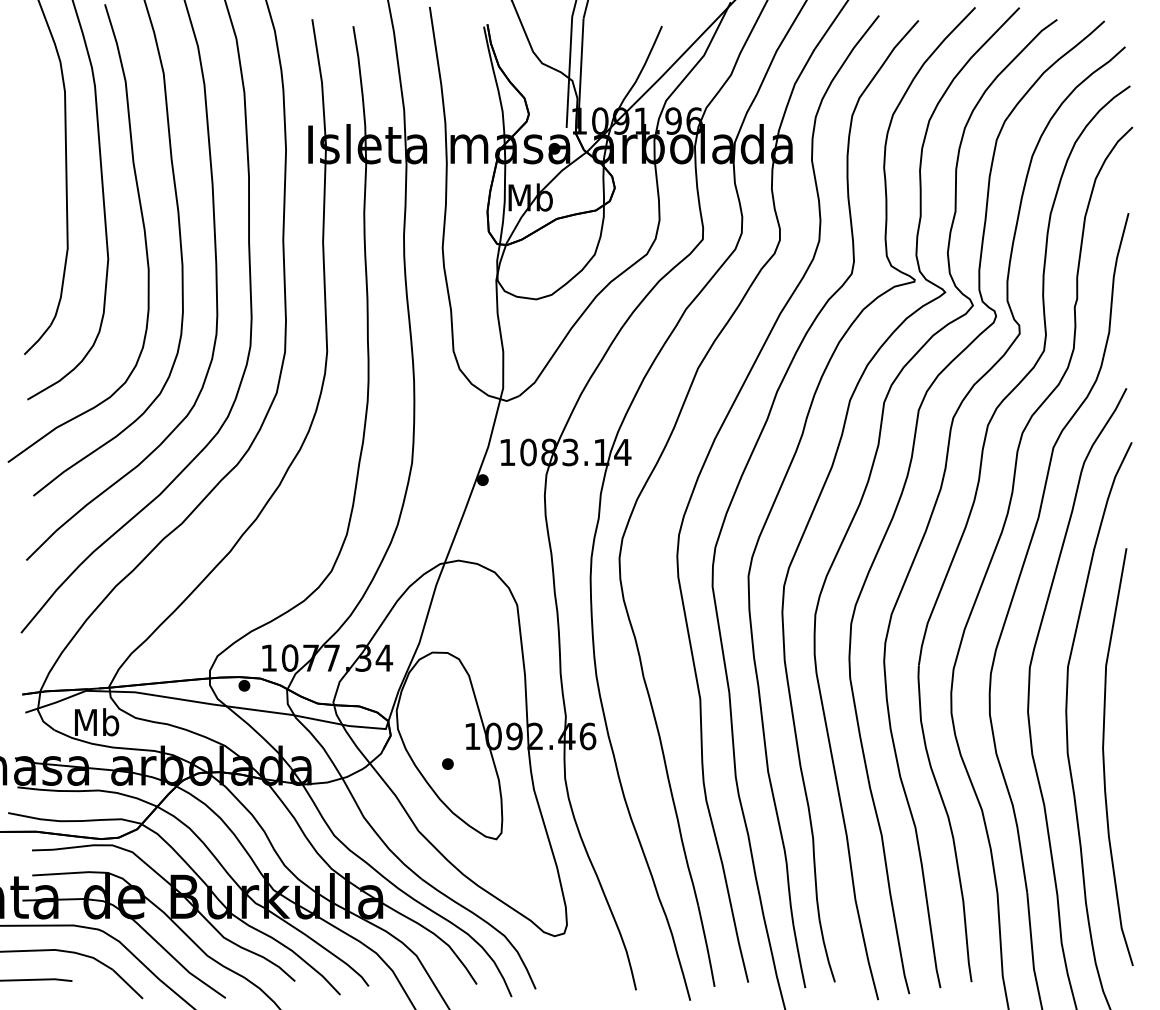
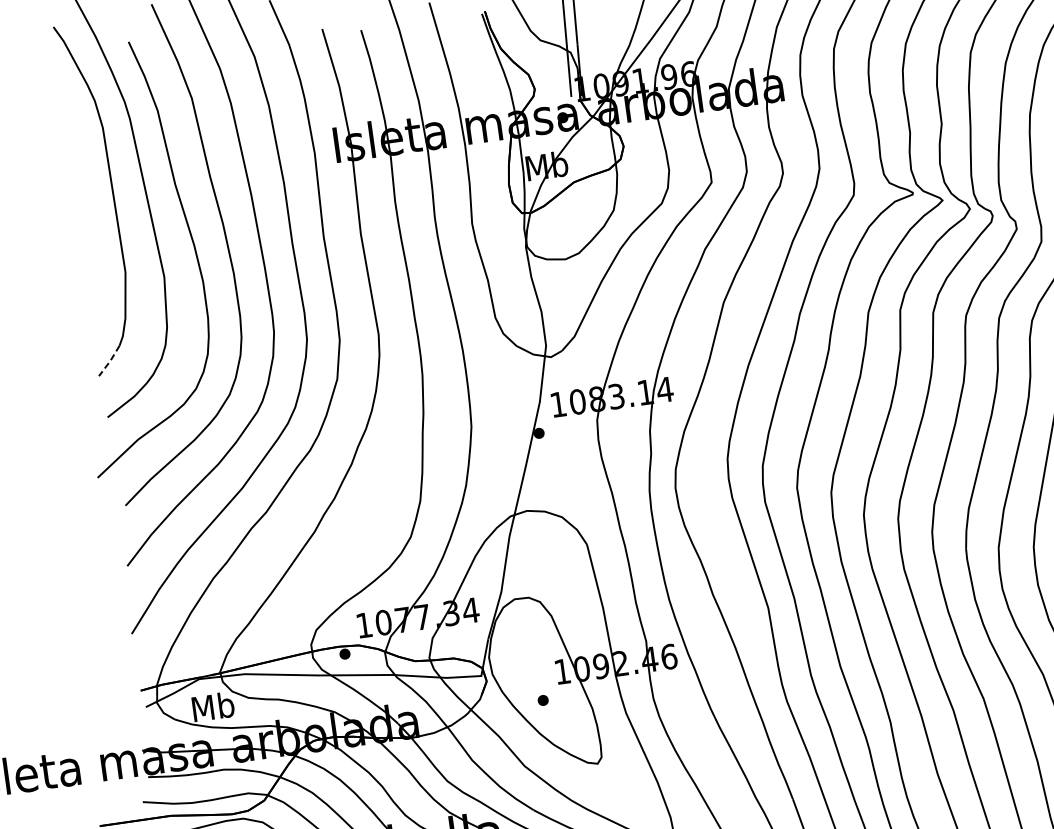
line: (38, 340) -> (110, 361), solid -> dashed

